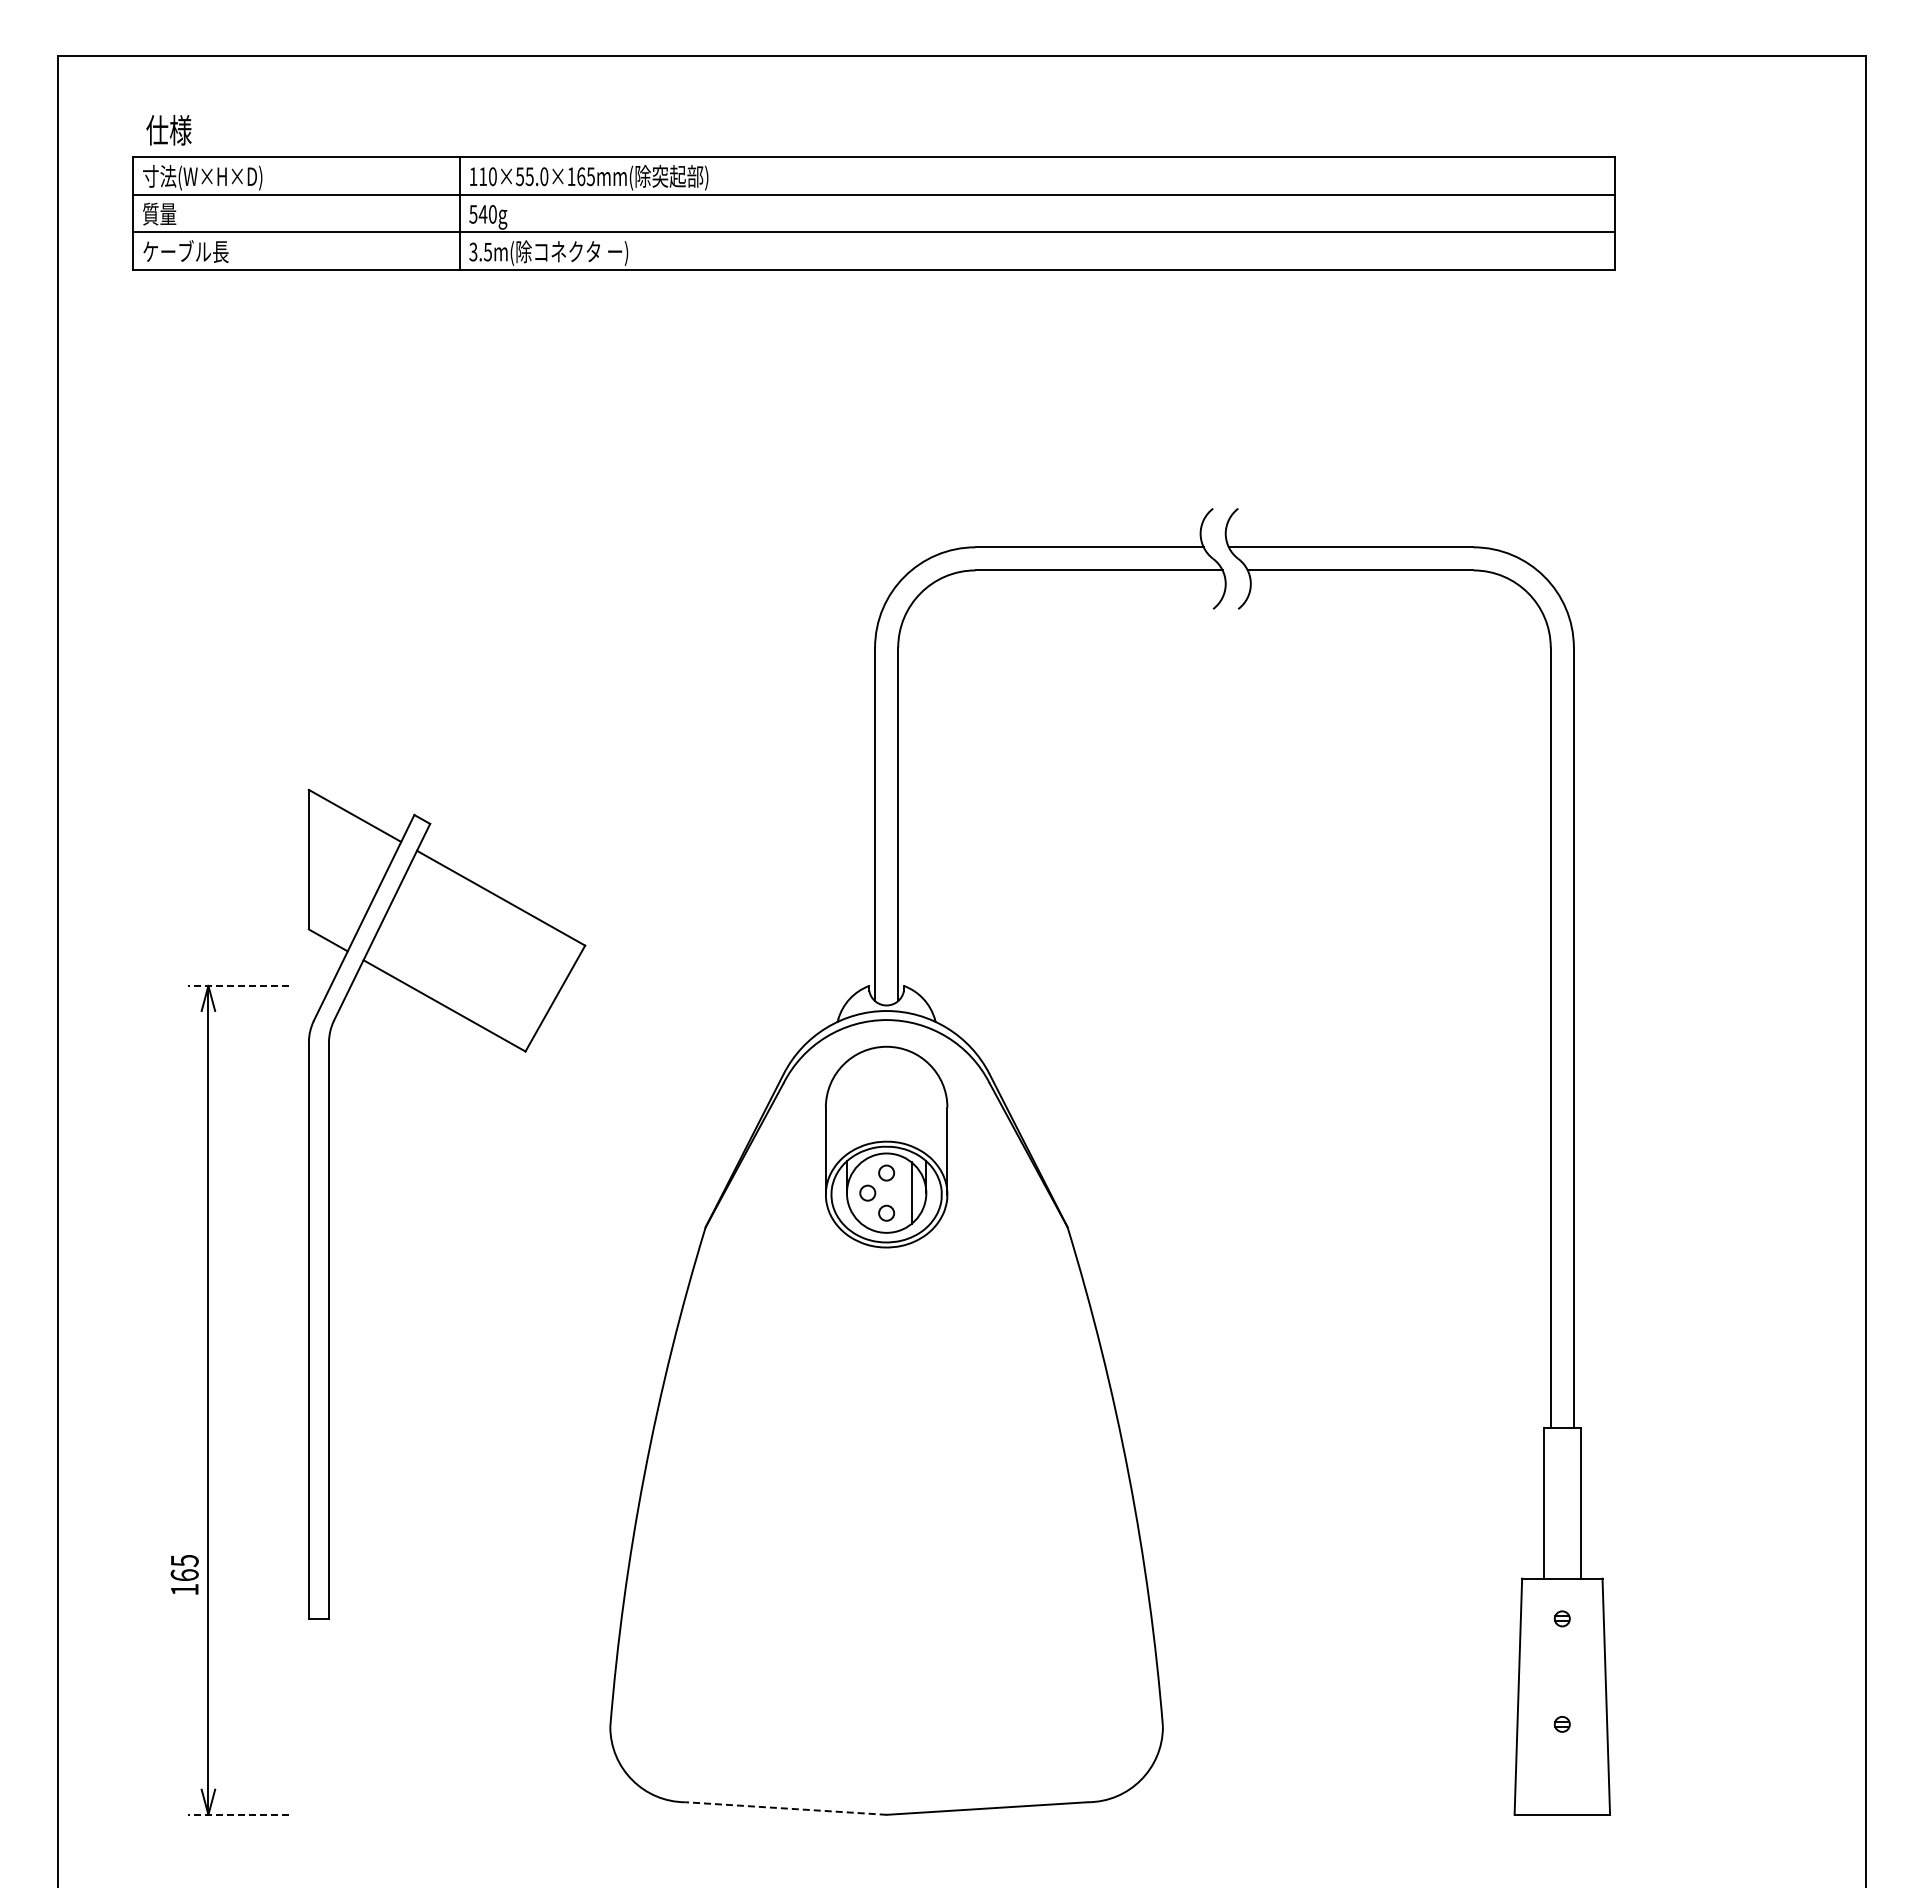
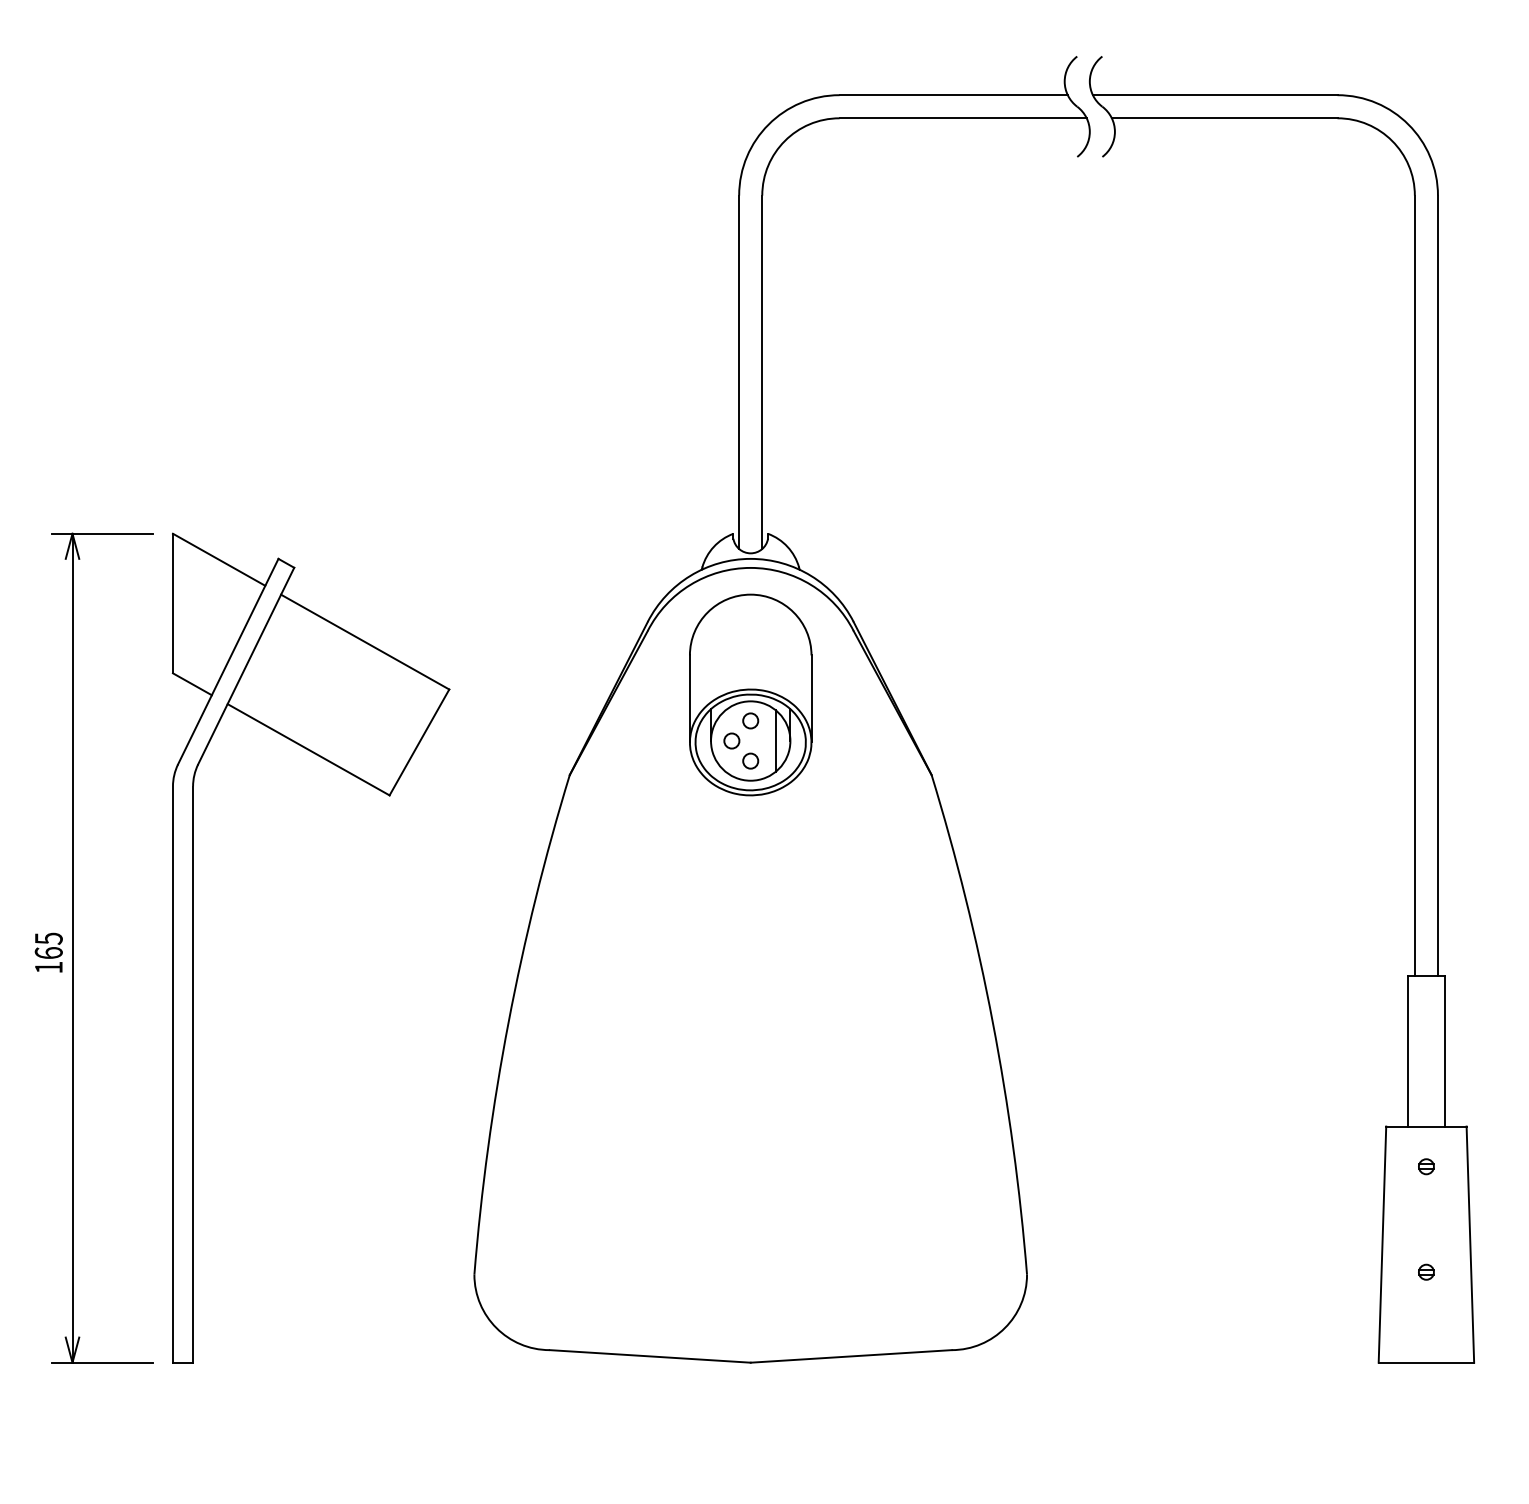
line: (238, 985) -> (102, 533), dashed -> solid
part: (329, 1203) -> (193, 947), moved
text: (184, 1574) -> (48, 952), moved
line: (786, 1808) -> (650, 1356), dashed -> solid
line: (238, 1814) -> (102, 1362), dashed -> solid

